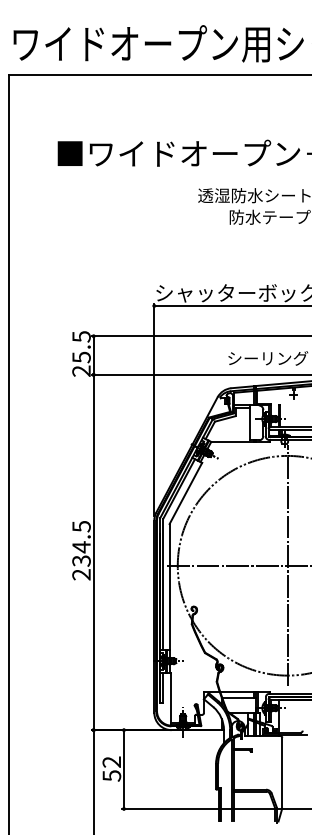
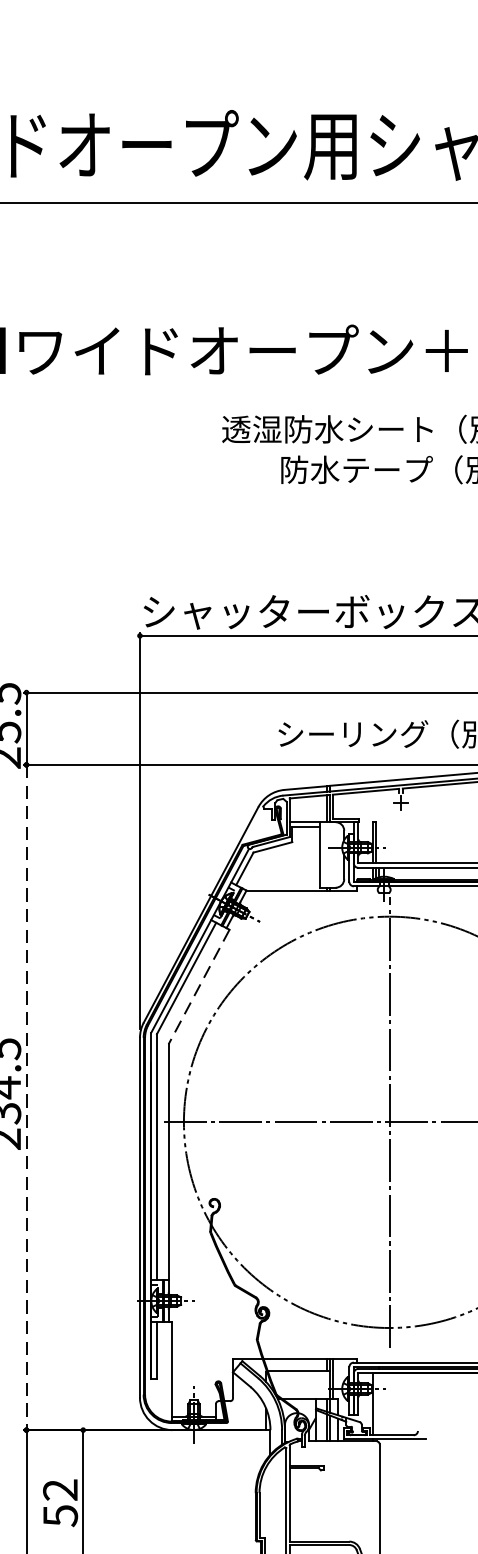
line: (185, 493) -> (198, 987), solid -> dashed
line: (93, 552) -> (26, 1097), solid -> dashed

